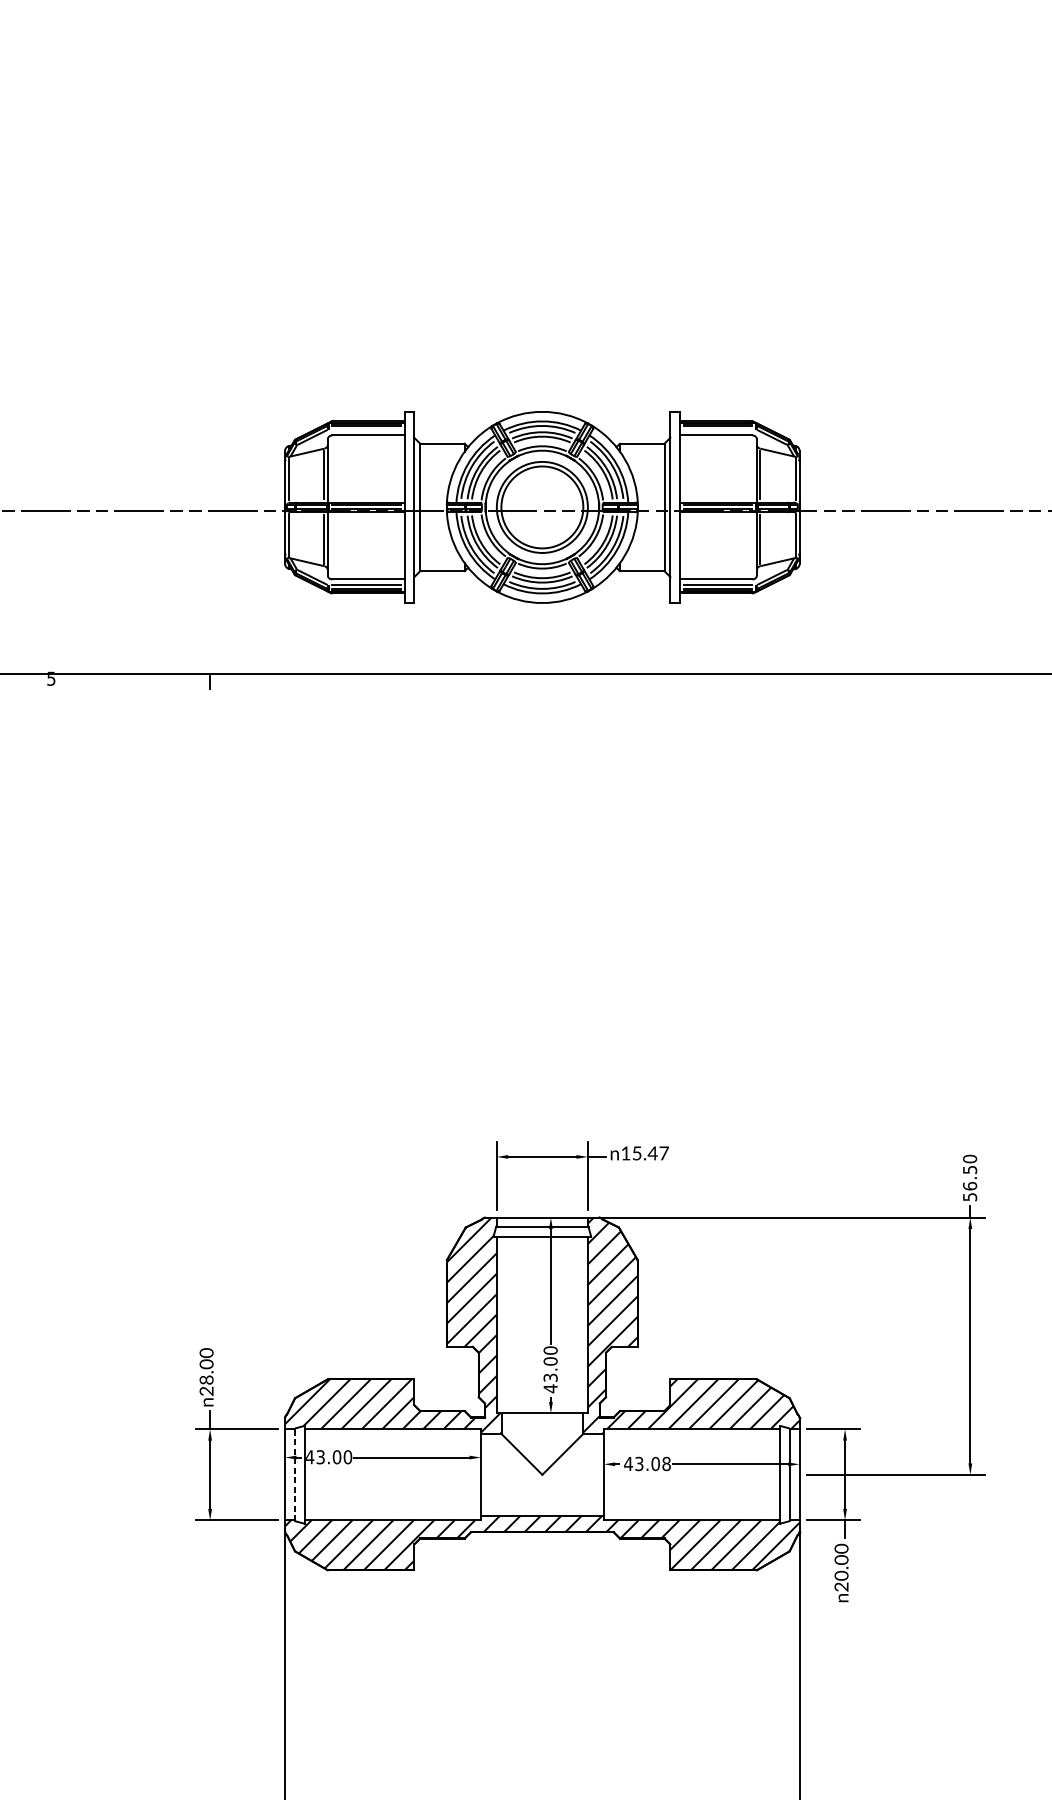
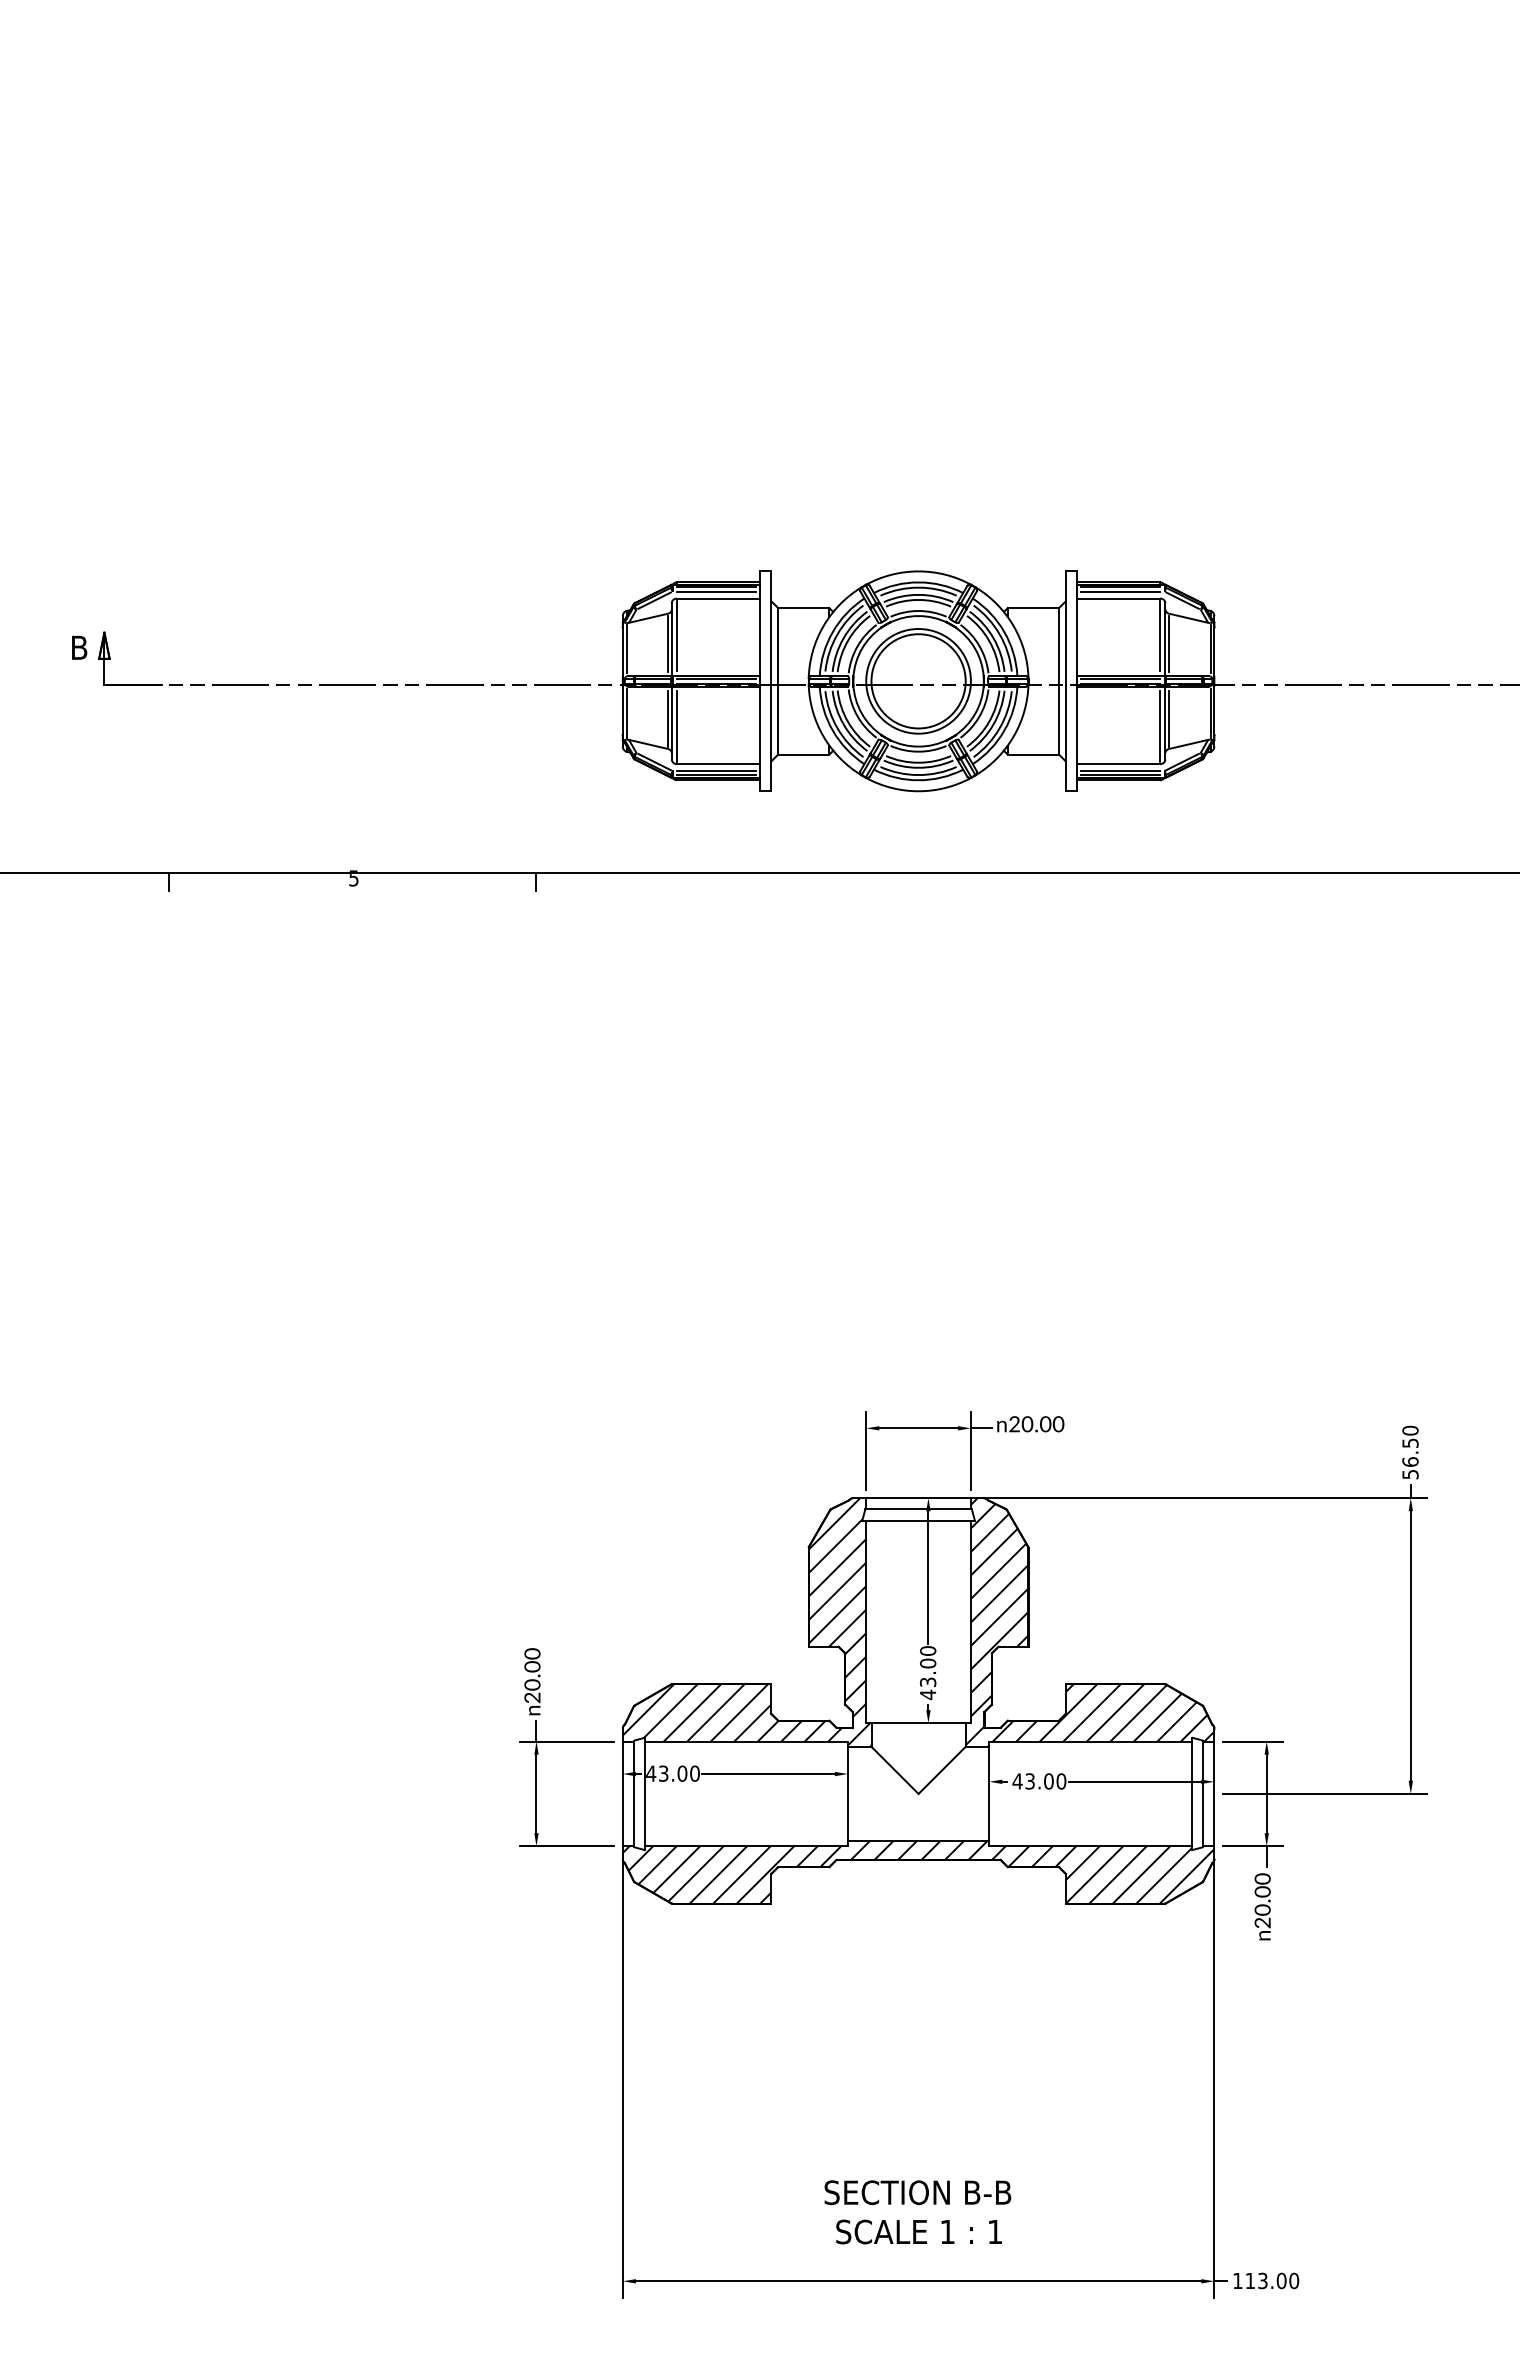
line: (366, 429) -> (716, 591), added
line: (717, 429) -> (1120, 591), added
line: (332, 468) -> (677, 636), added
line: (752, 468) -> (1160, 636), added
line: (332, 546) -> (677, 726), added
line: (752, 546) -> (1160, 726), added
text: (644, 1153) -> (1036, 1424), 15.47 -> 20.00
text: (207, 1379) -> (533, 1684), 28.00 -> 20.00
text: (666, 1464) -> (1061, 1781), 43.08 -> 43.00
line: (295, 1475) -> (634, 1794), dashed -> solid

